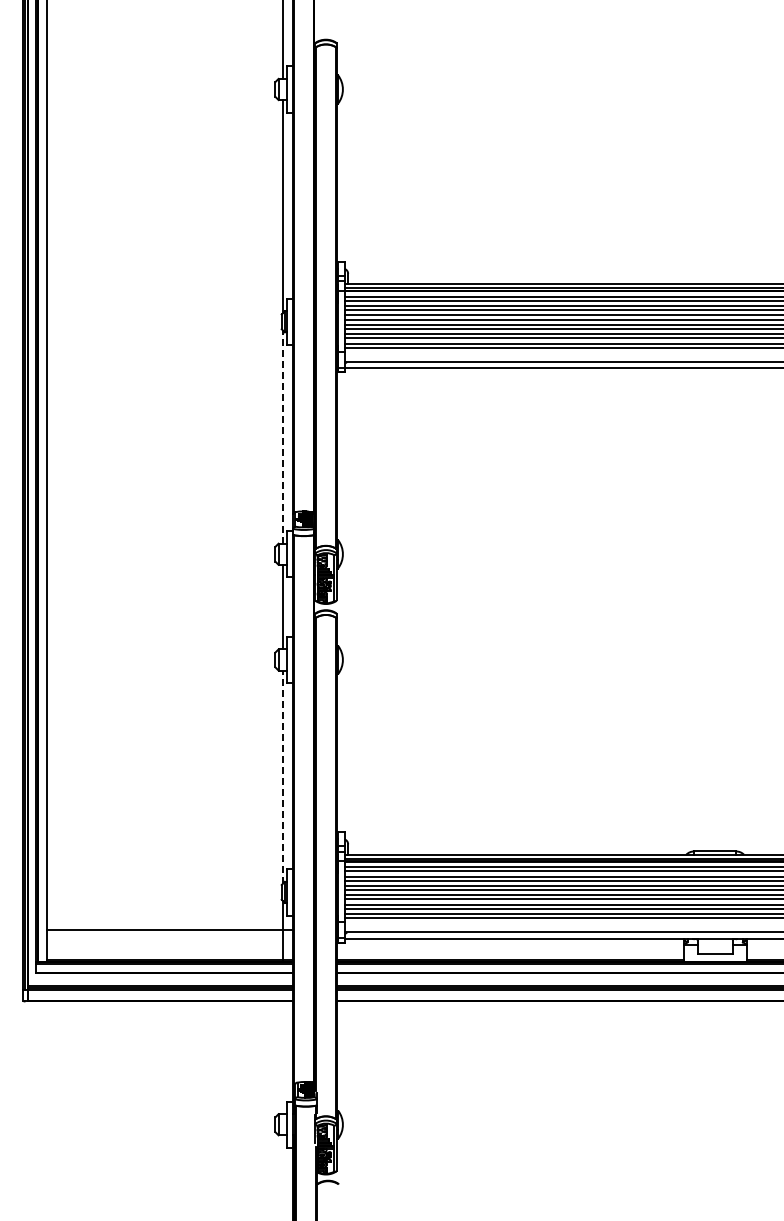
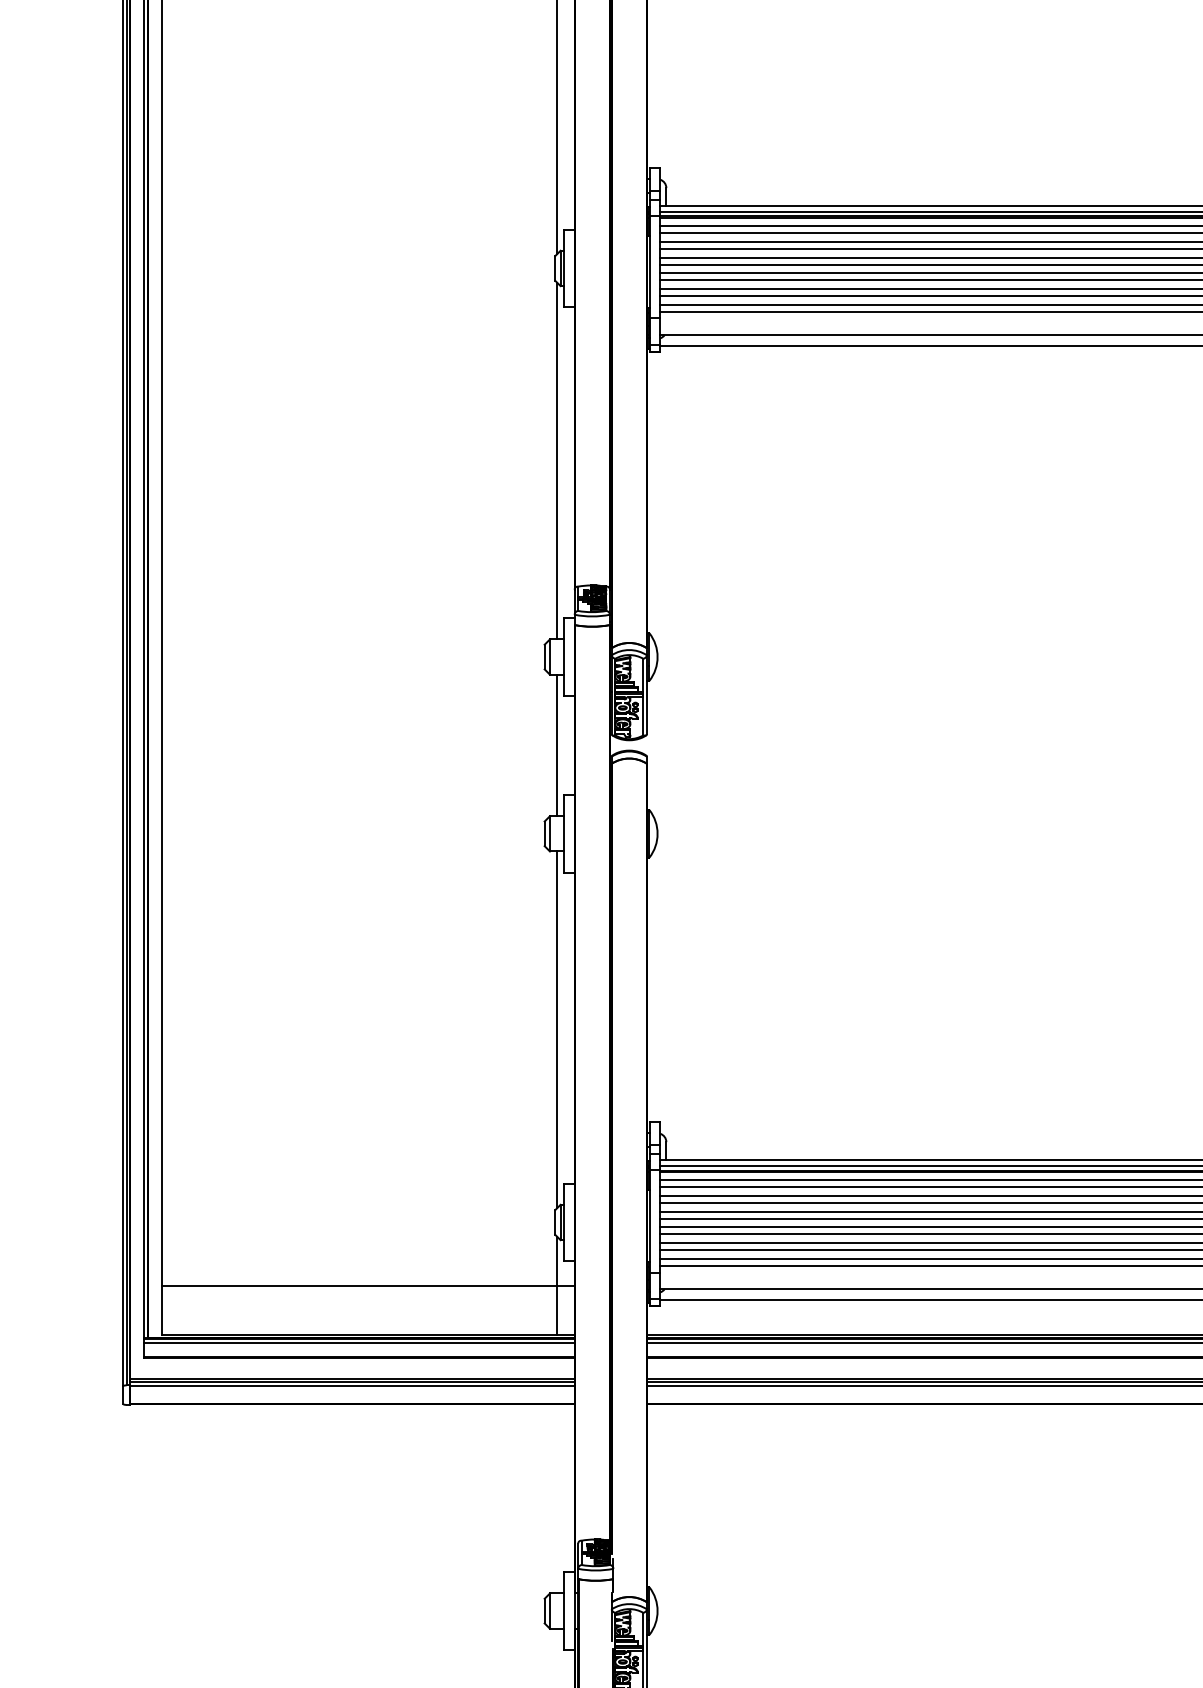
line: (282, 437) -> (556, 461), dashed -> solid
line: (282, 777) -> (556, 1030), dashed -> solid

